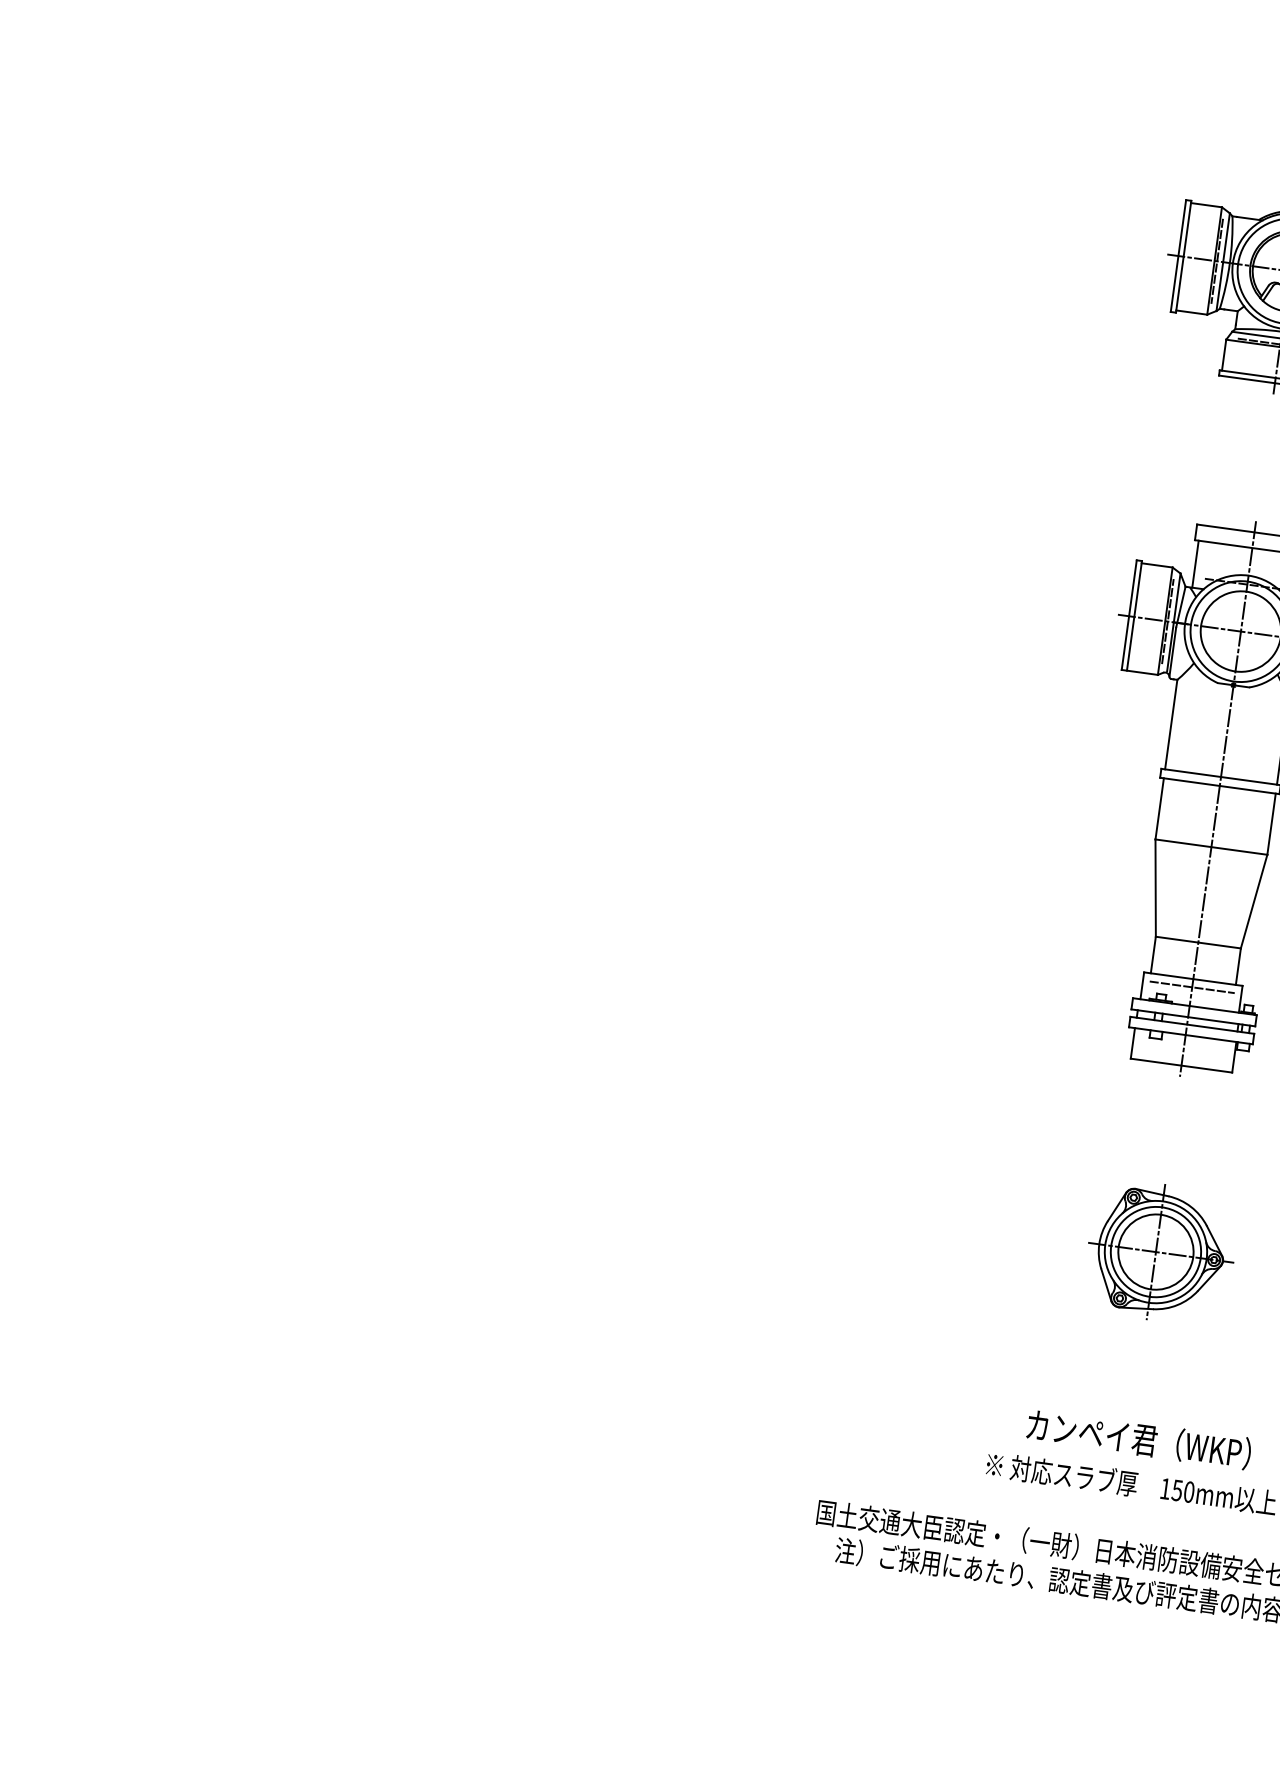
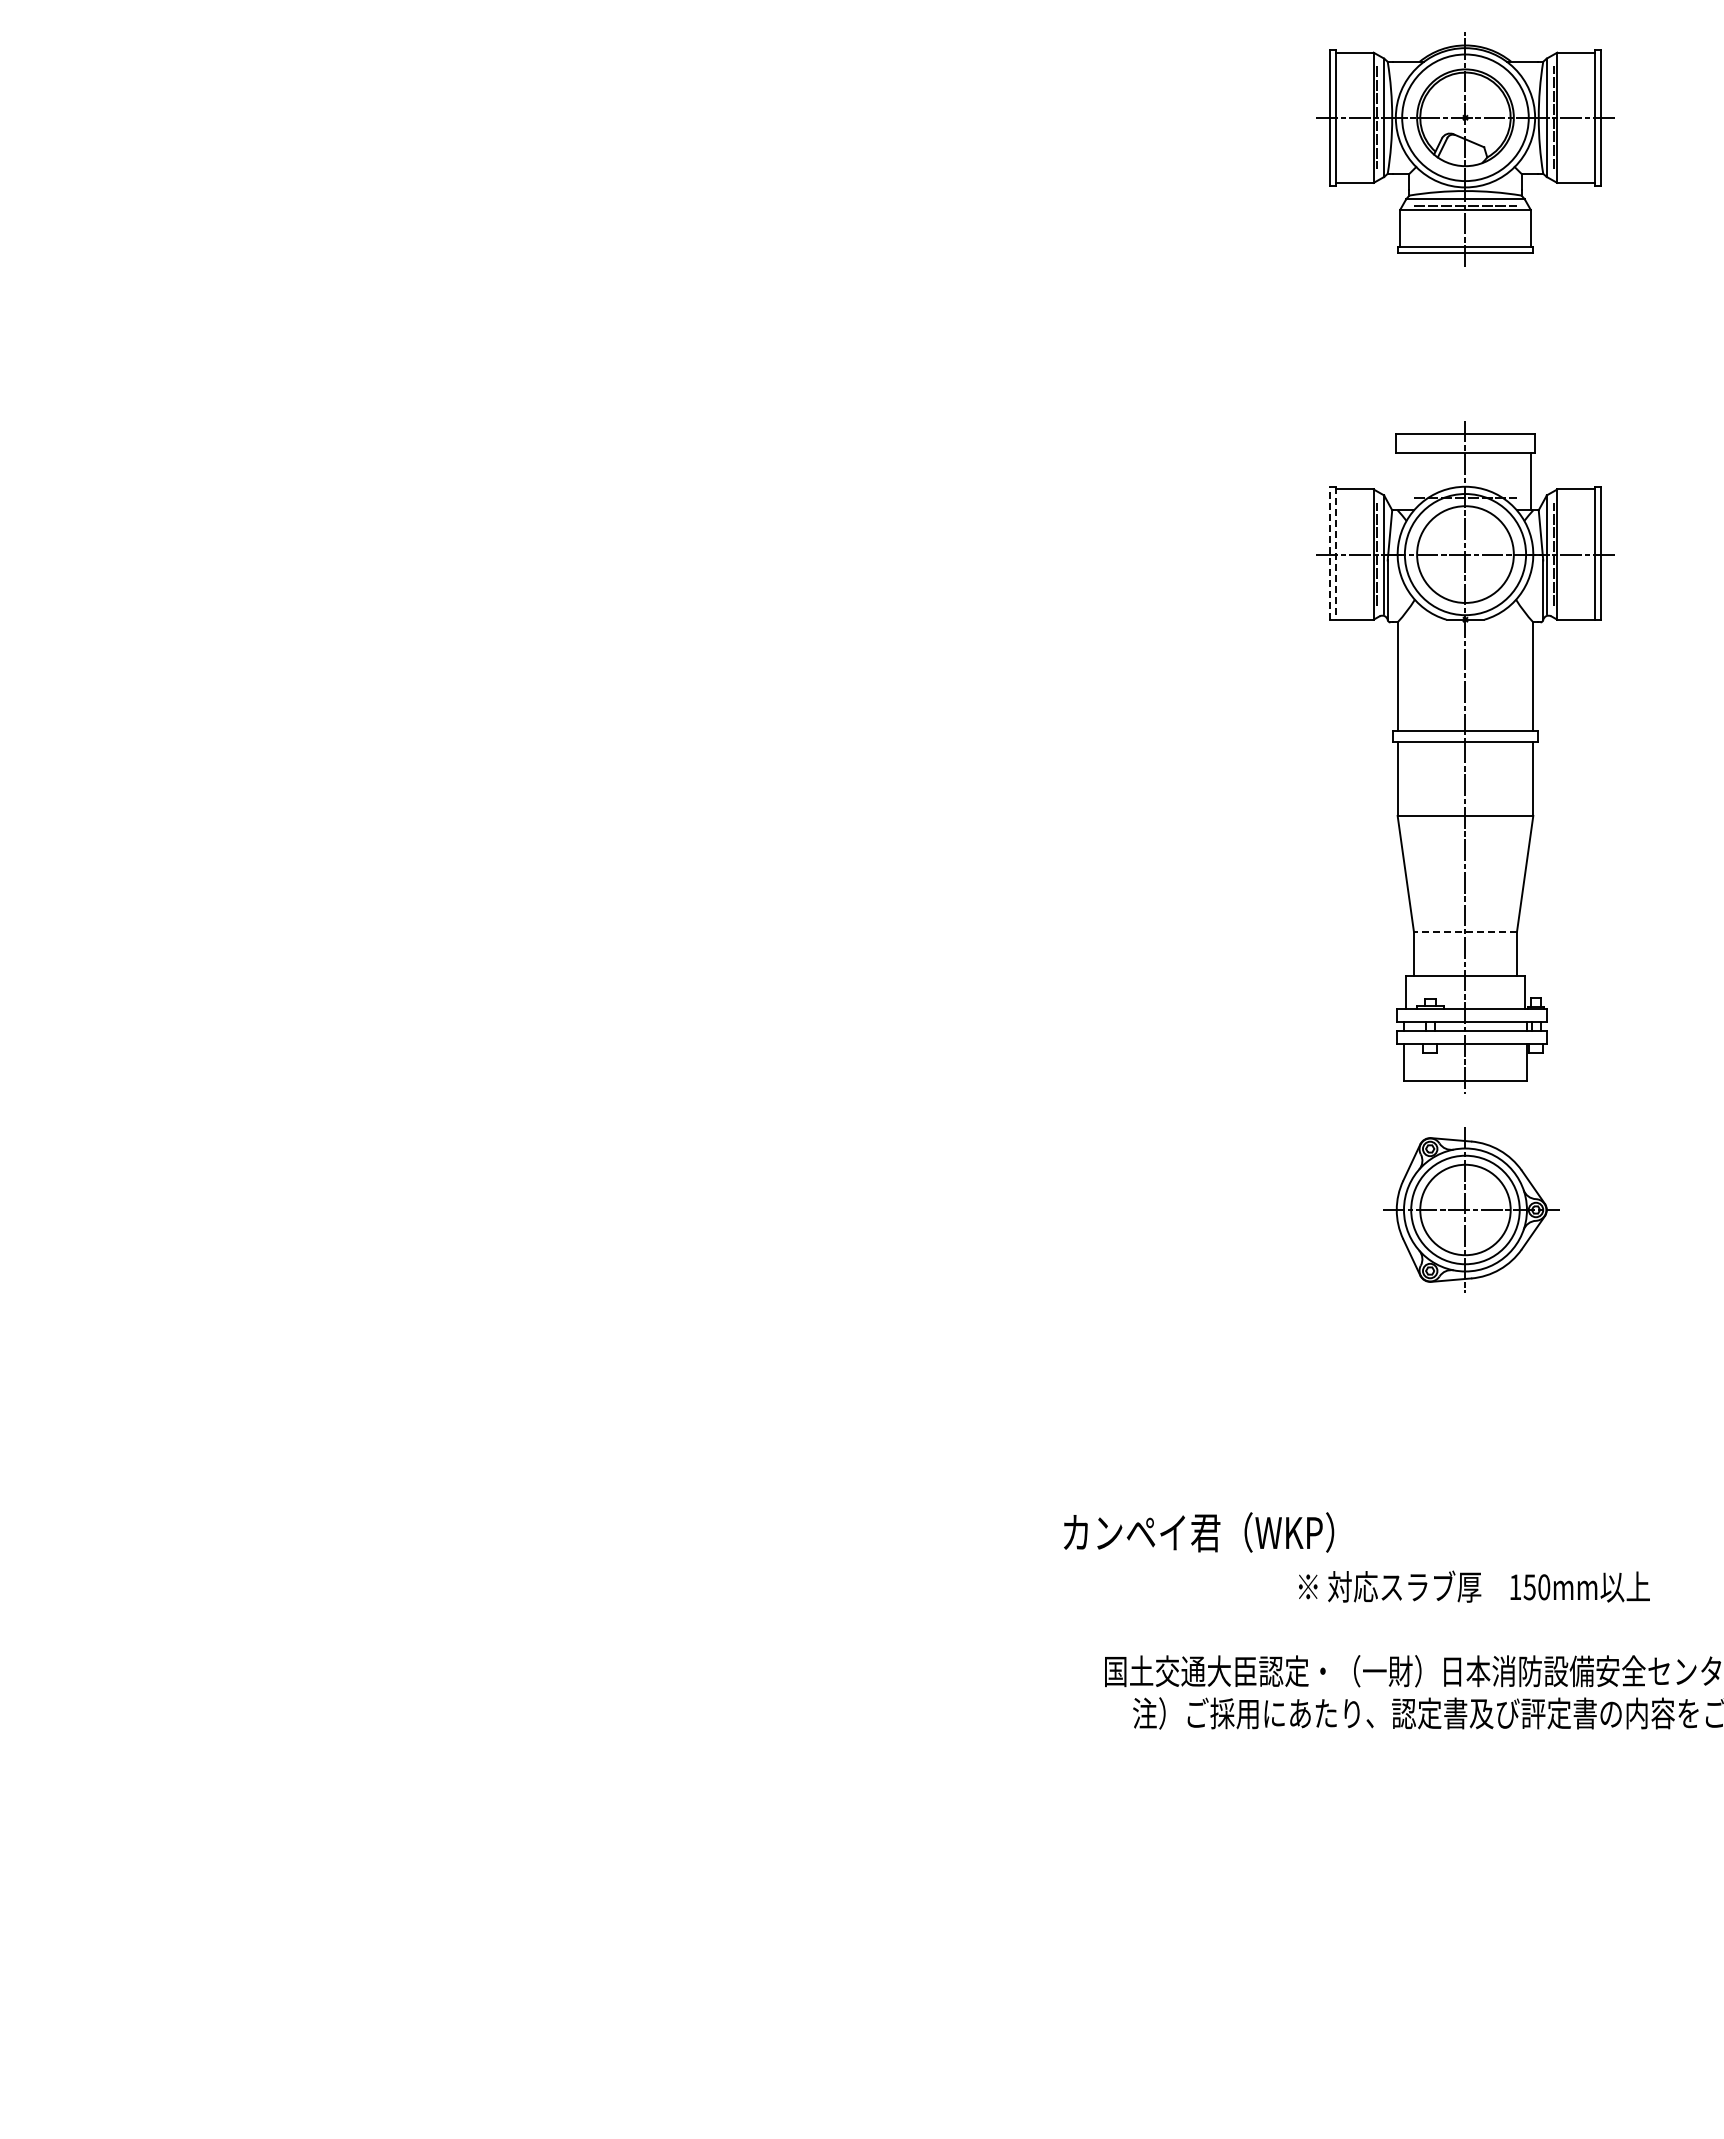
line: (1195, 563) -> (1400, 481), removed
line: (1129, 614) -> (1329, 552), solid -> dashed
line: (1134, 616) -> (1336, 553), solid -> dashed
line: (1198, 942) -> (1465, 931), solid -> dashed
line: (1192, 986) -> (1465, 985), removed
part: (1160, 1252) -> (1471, 1209), moved
text: (1139, 1439) -> (1199, 1532), moved

